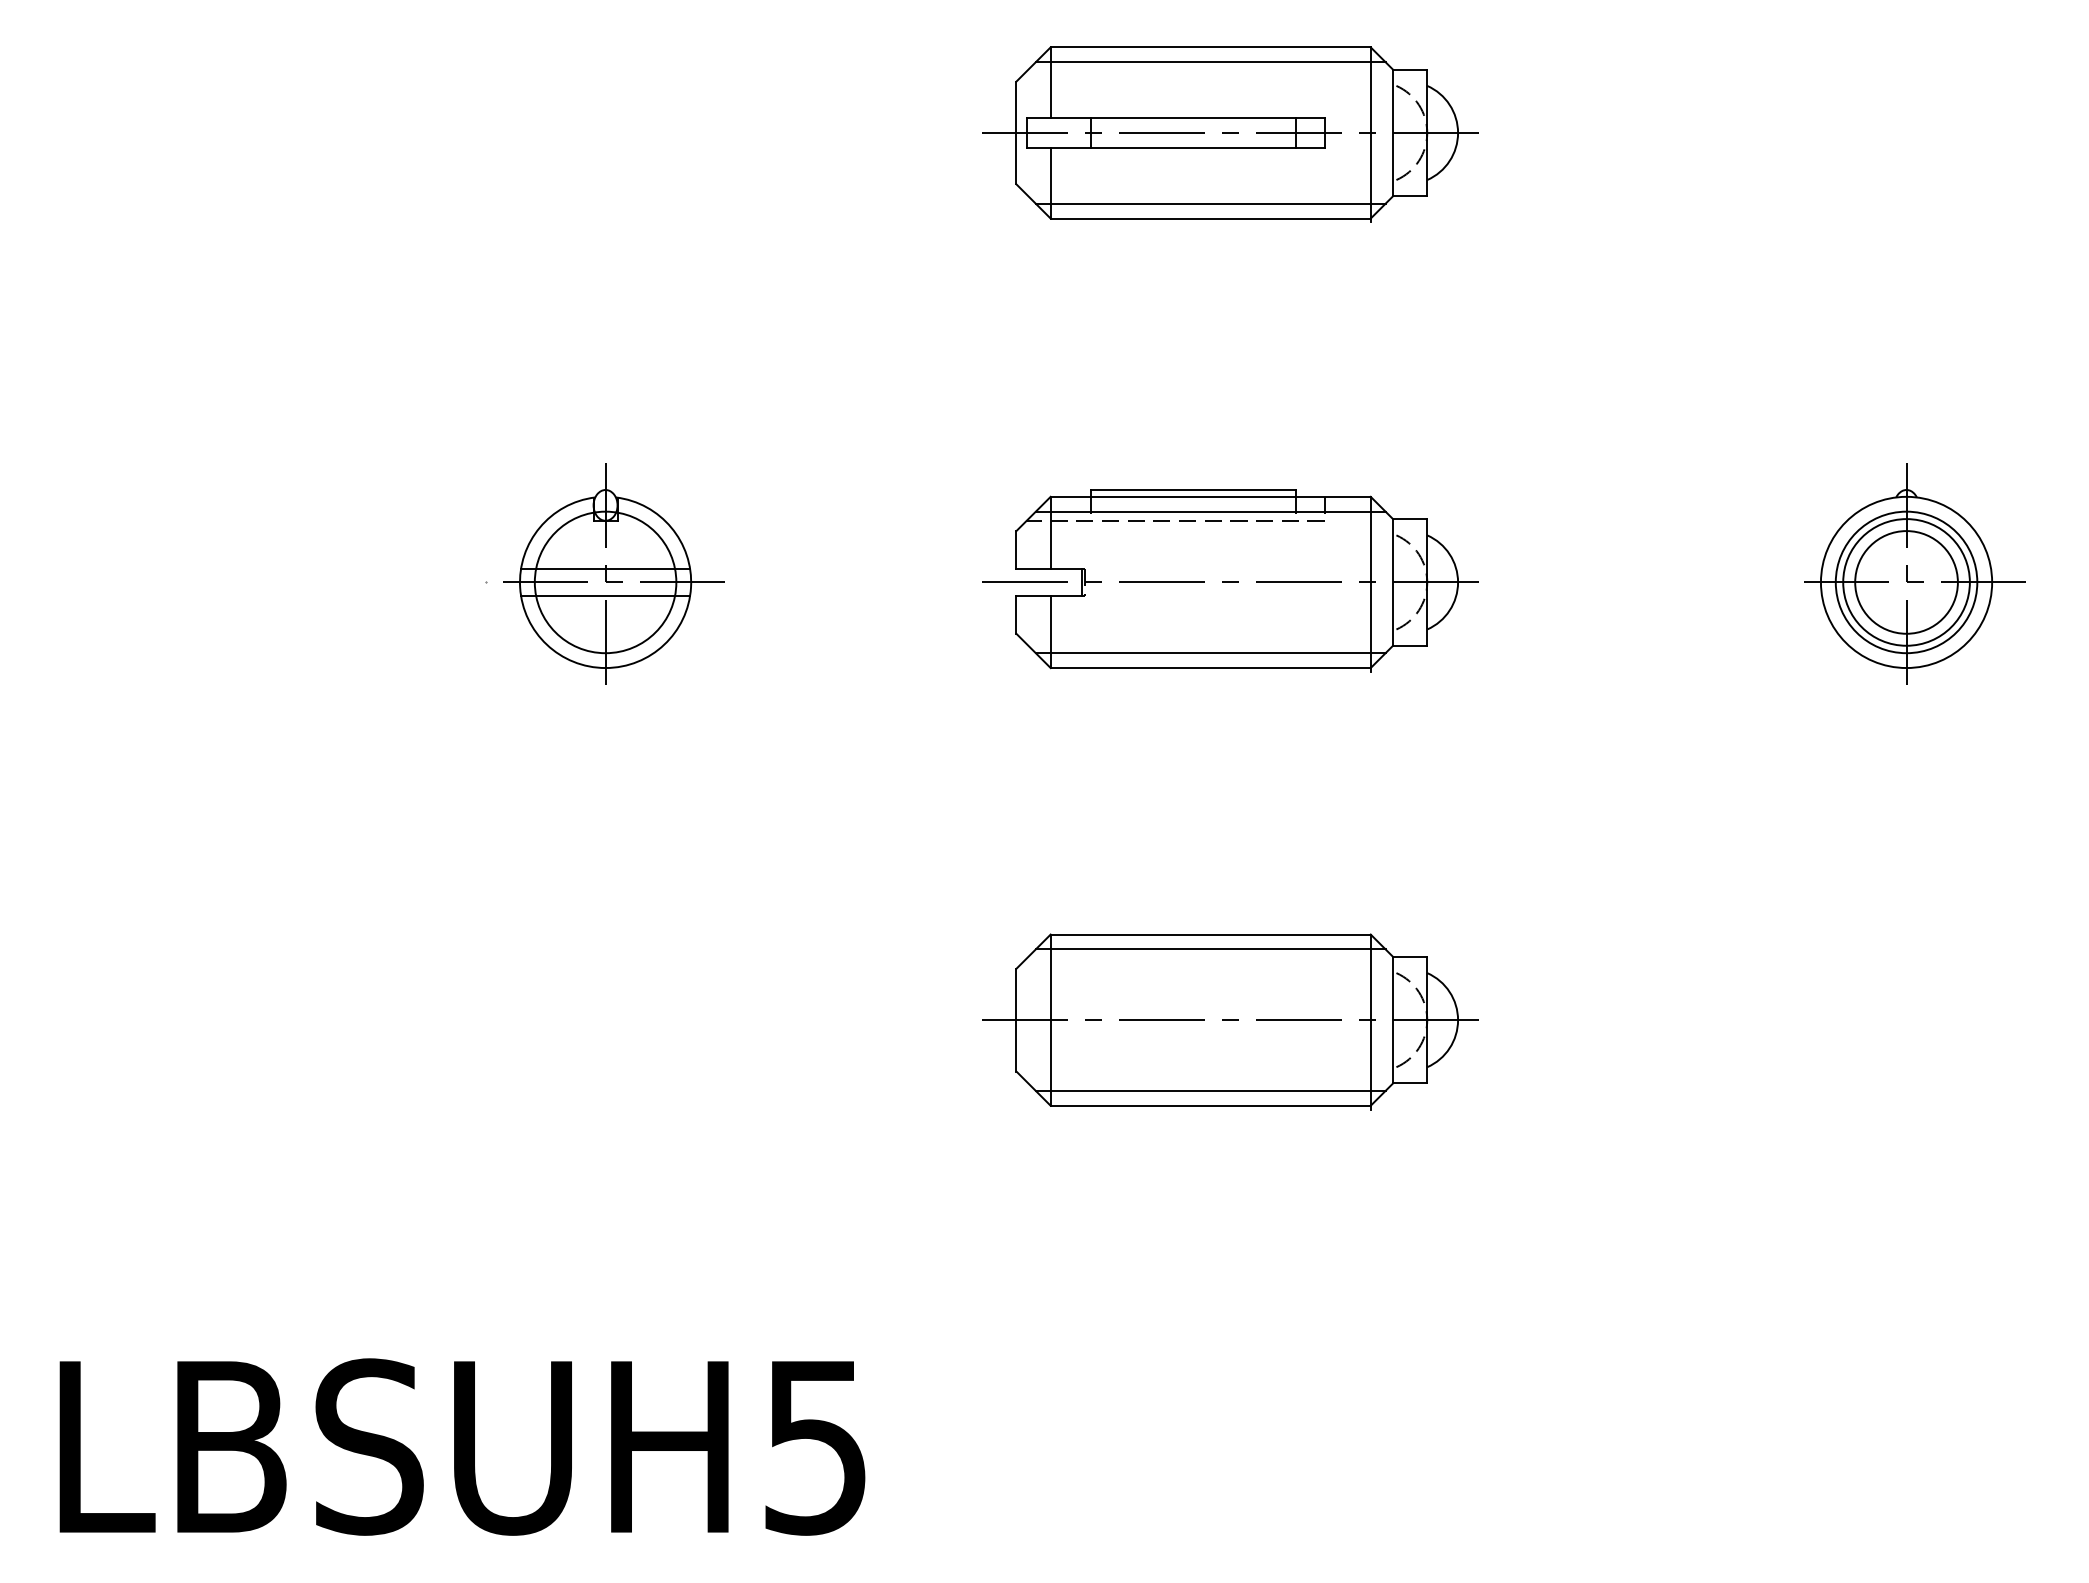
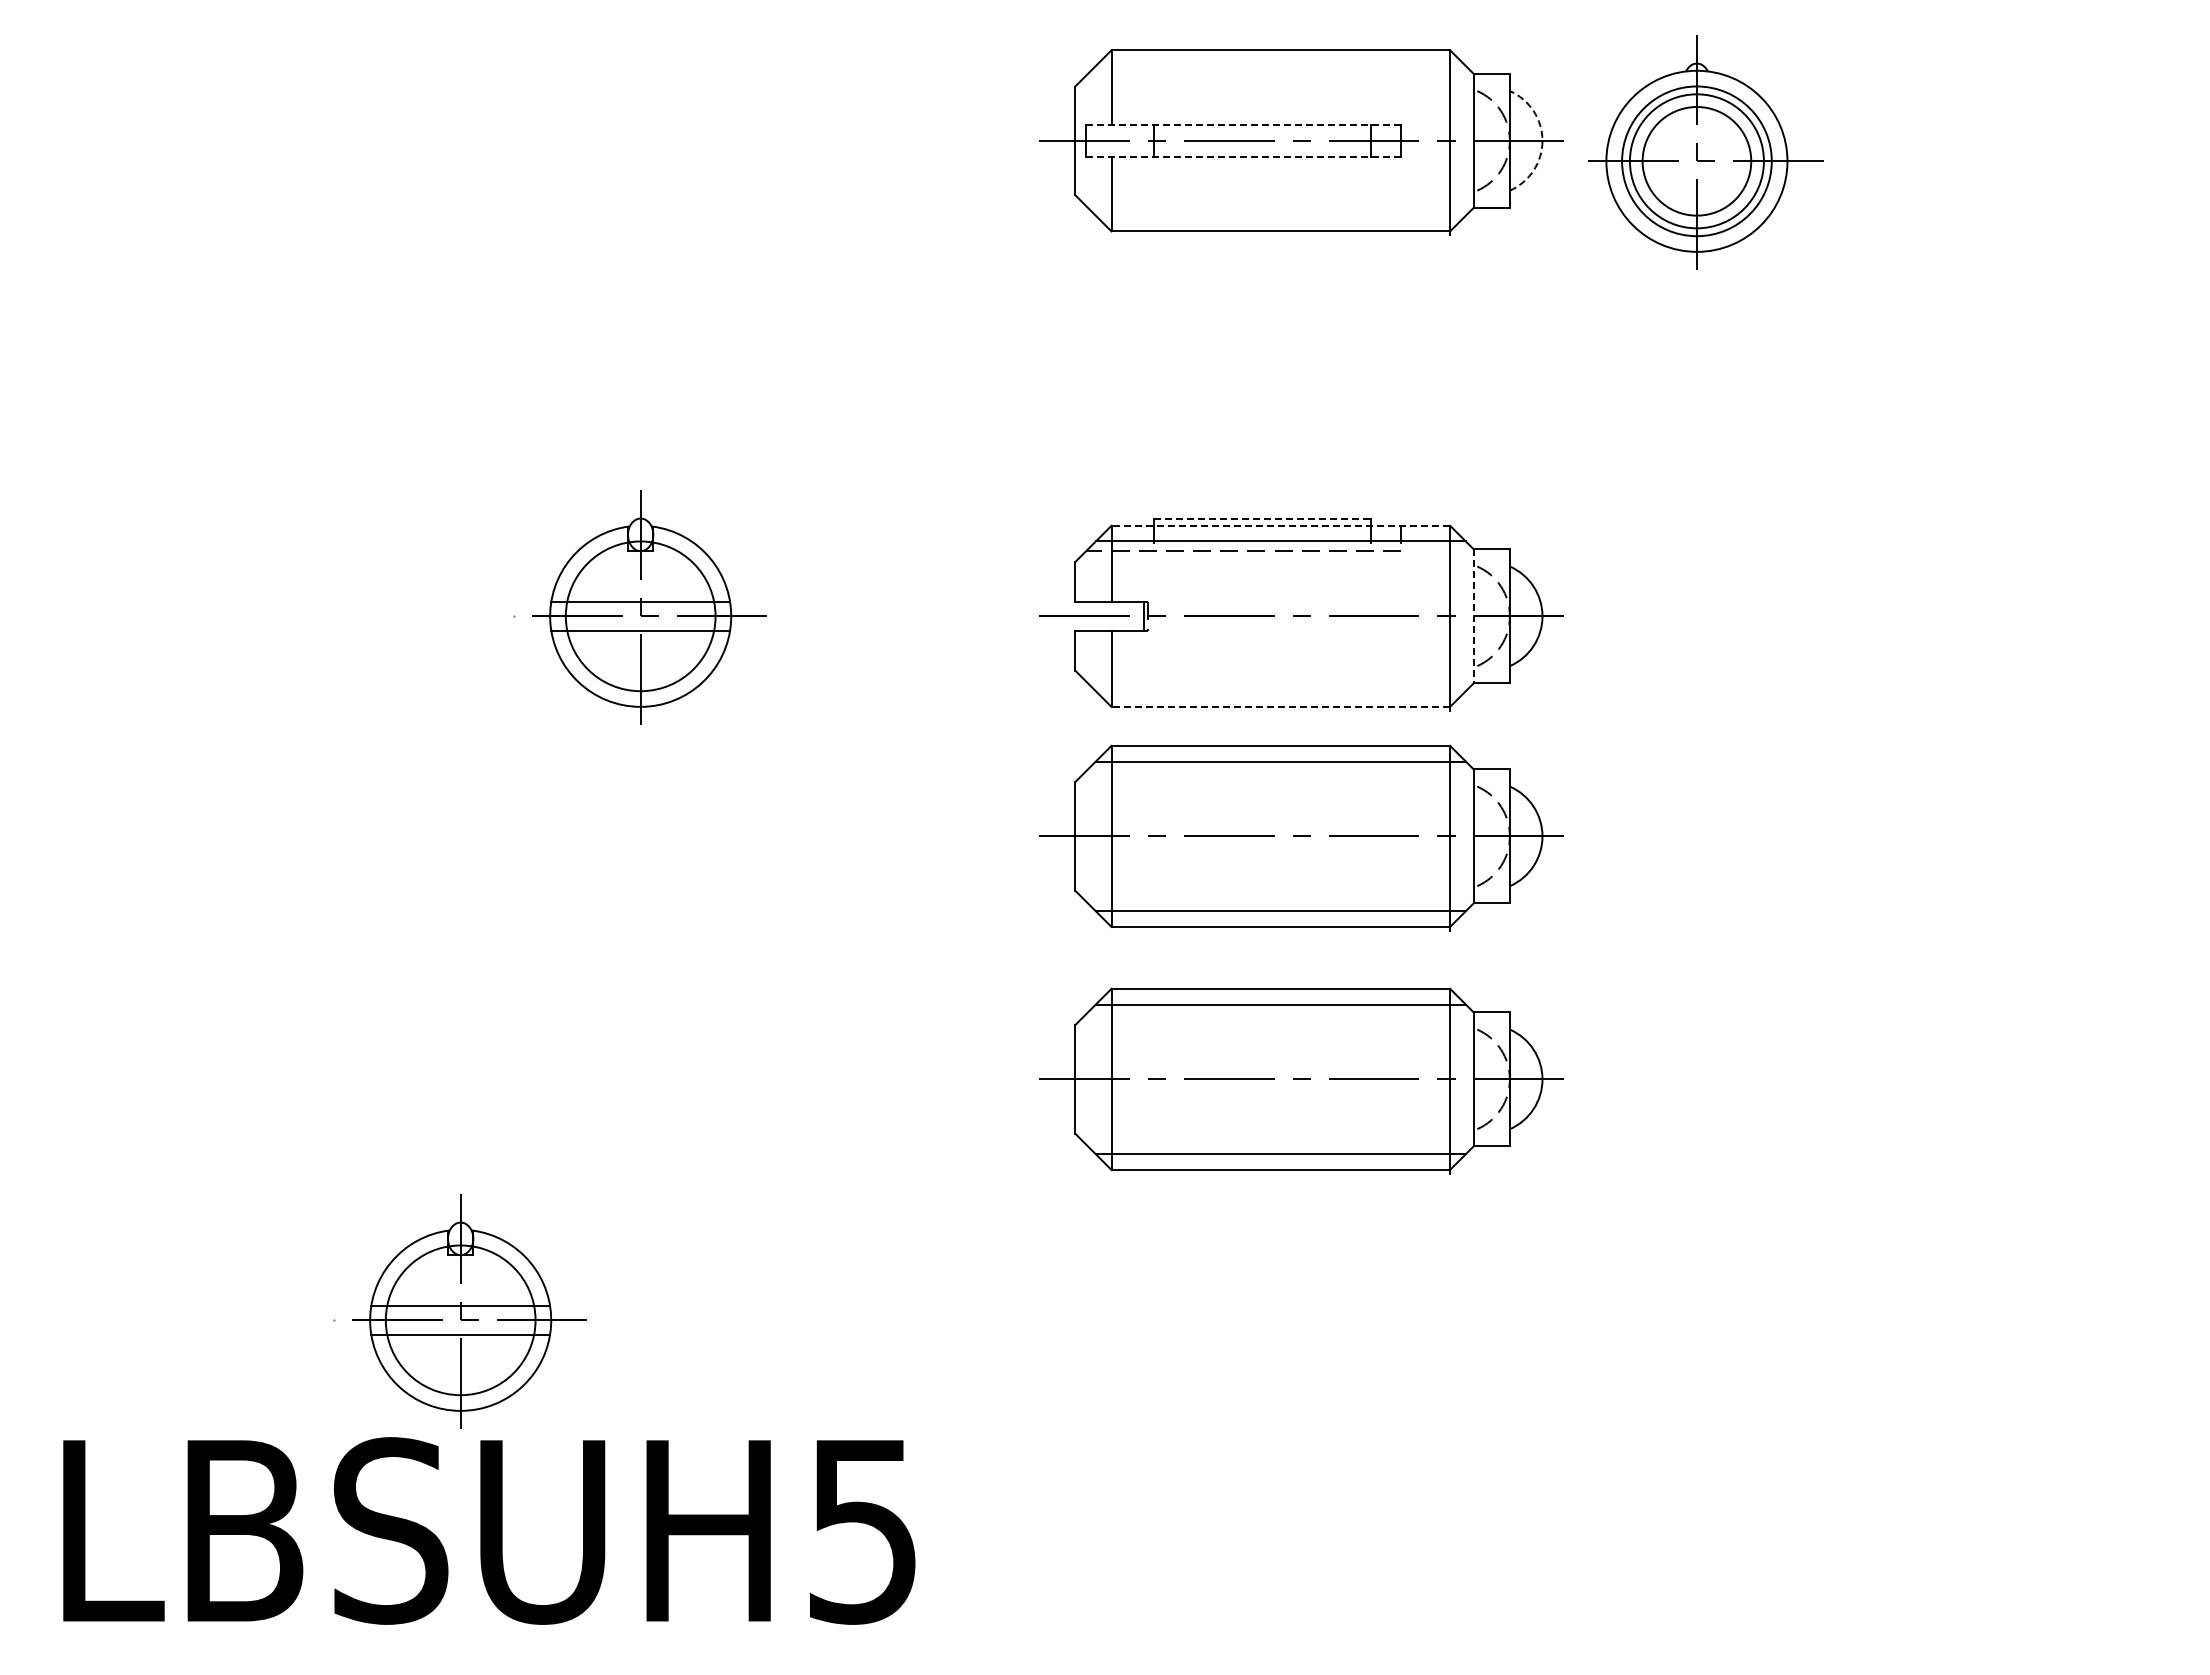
line: (1210, 62) -> (1280, 66), removed
line: (1175, 117) -> (1243, 124), solid -> dashed
arc: (1458, 132) -> (1542, 140), solid -> dashed
line: (1175, 148) -> (1243, 157), solid -> dashed
line: (1210, 203) -> (1280, 215), removed
line: (1193, 489) -> (1262, 518), solid -> dashed
line: (1210, 496) -> (1280, 525), solid -> dashed
part: (1914, 574) -> (1705, 152), moved
line: (1392, 582) -> (1473, 616), solid -> dashed
line: (1210, 653) -> (1280, 691), removed
line: (1210, 667) -> (1280, 706), solid -> dashed
part: (1230, 791) -> (1301, 837), added
part: (434, 1239) -> (459, 1311), added

